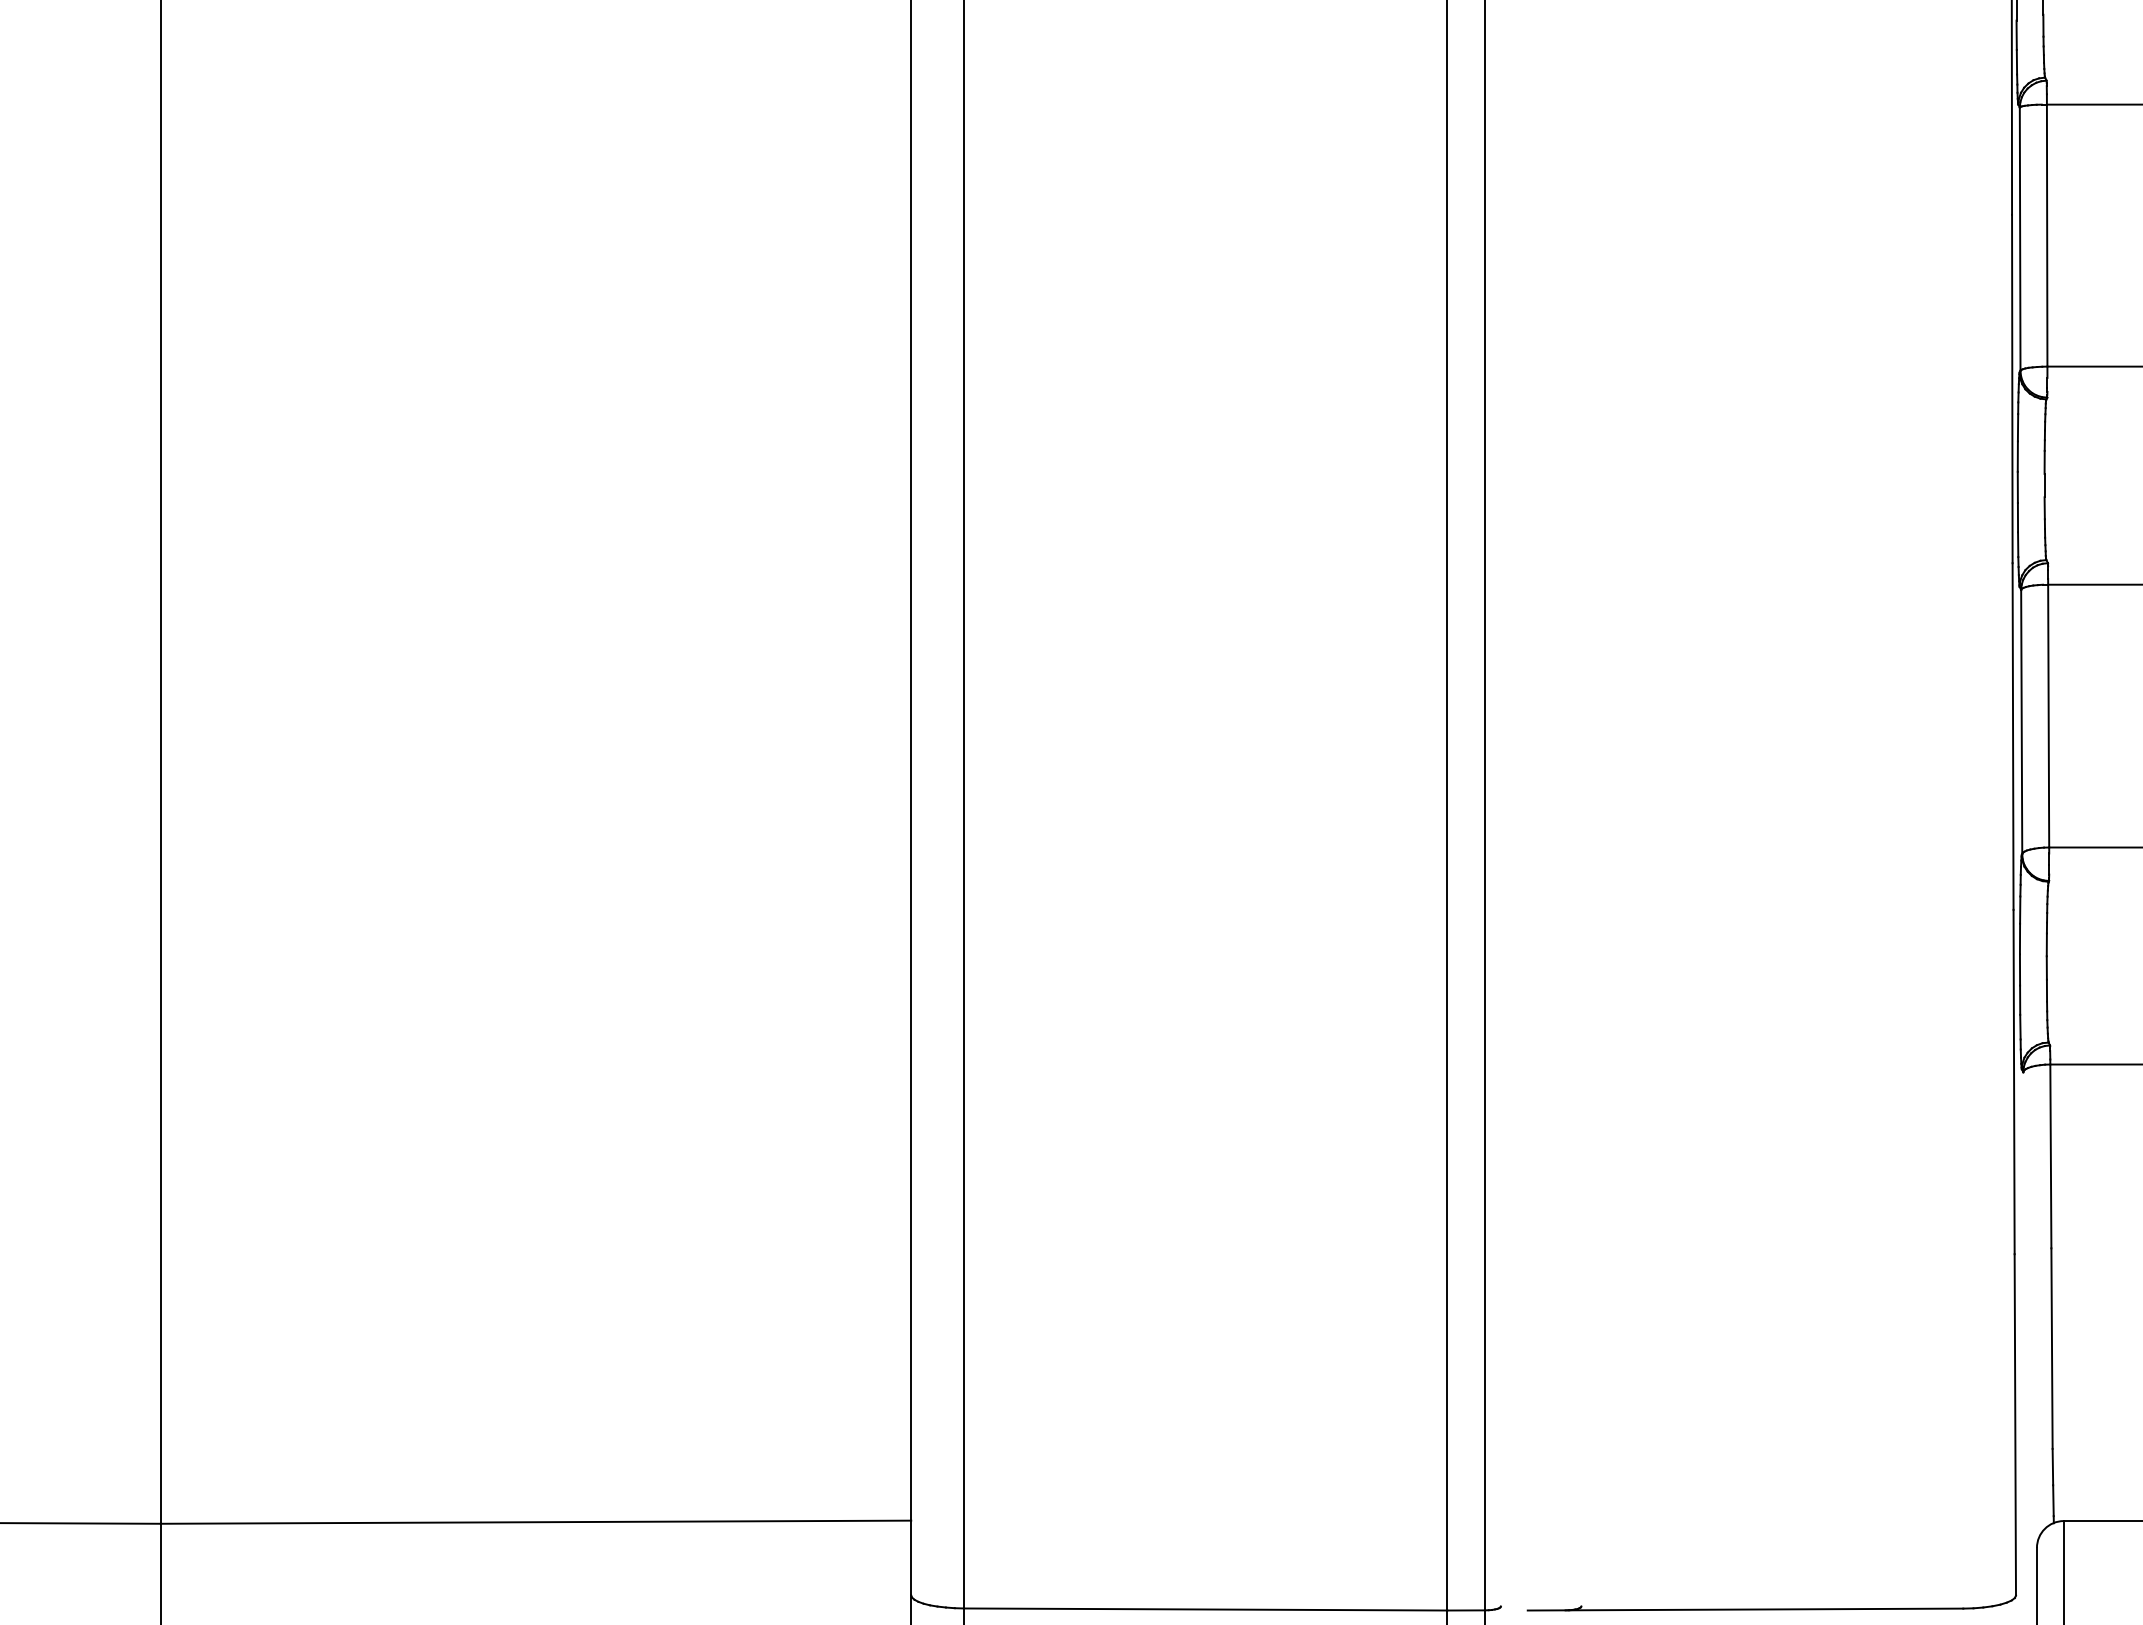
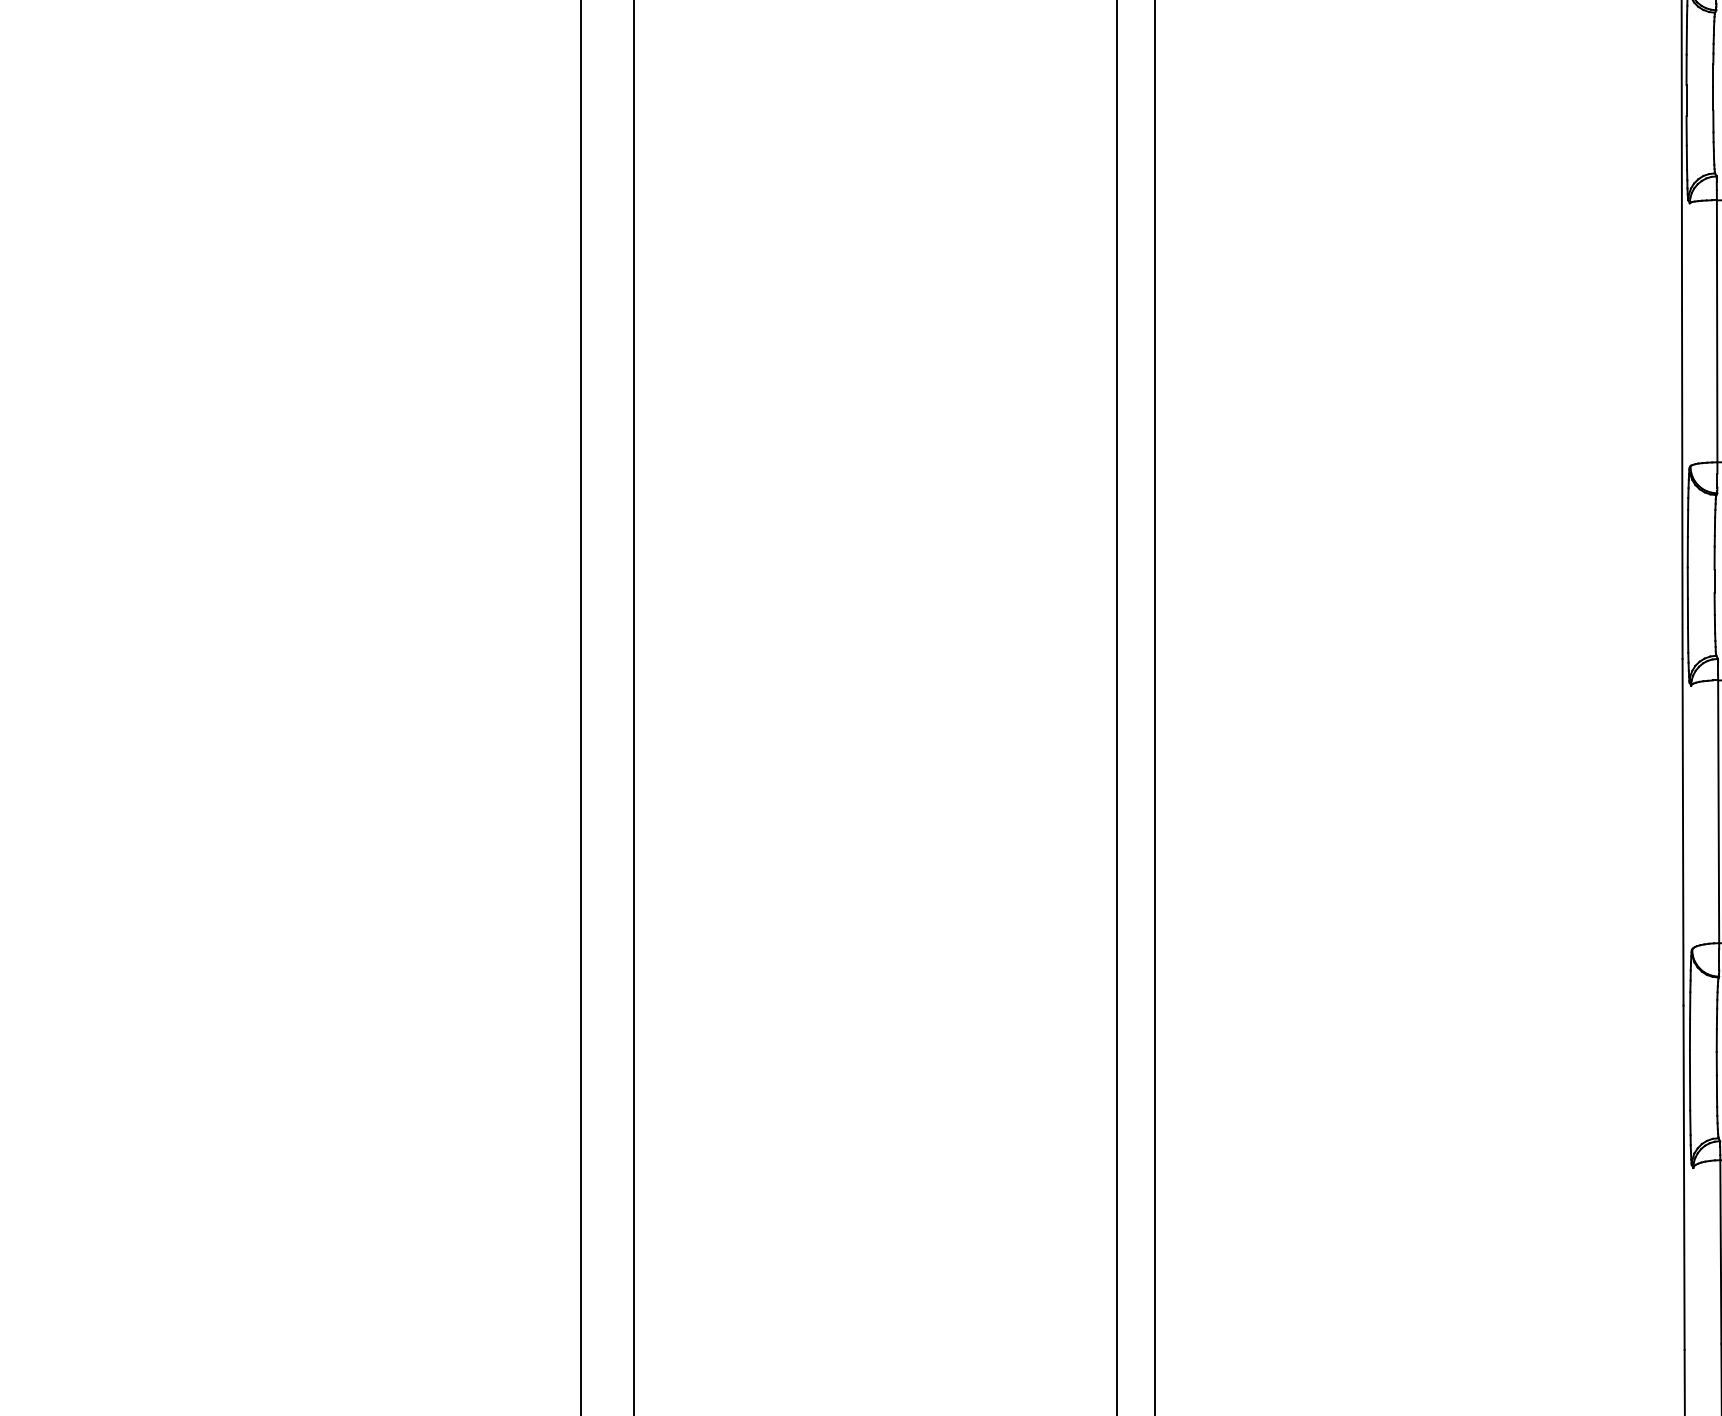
line: (2019, 238) -> (1689, 334), removed
line: (2021, 722) -> (1691, 818), removed

